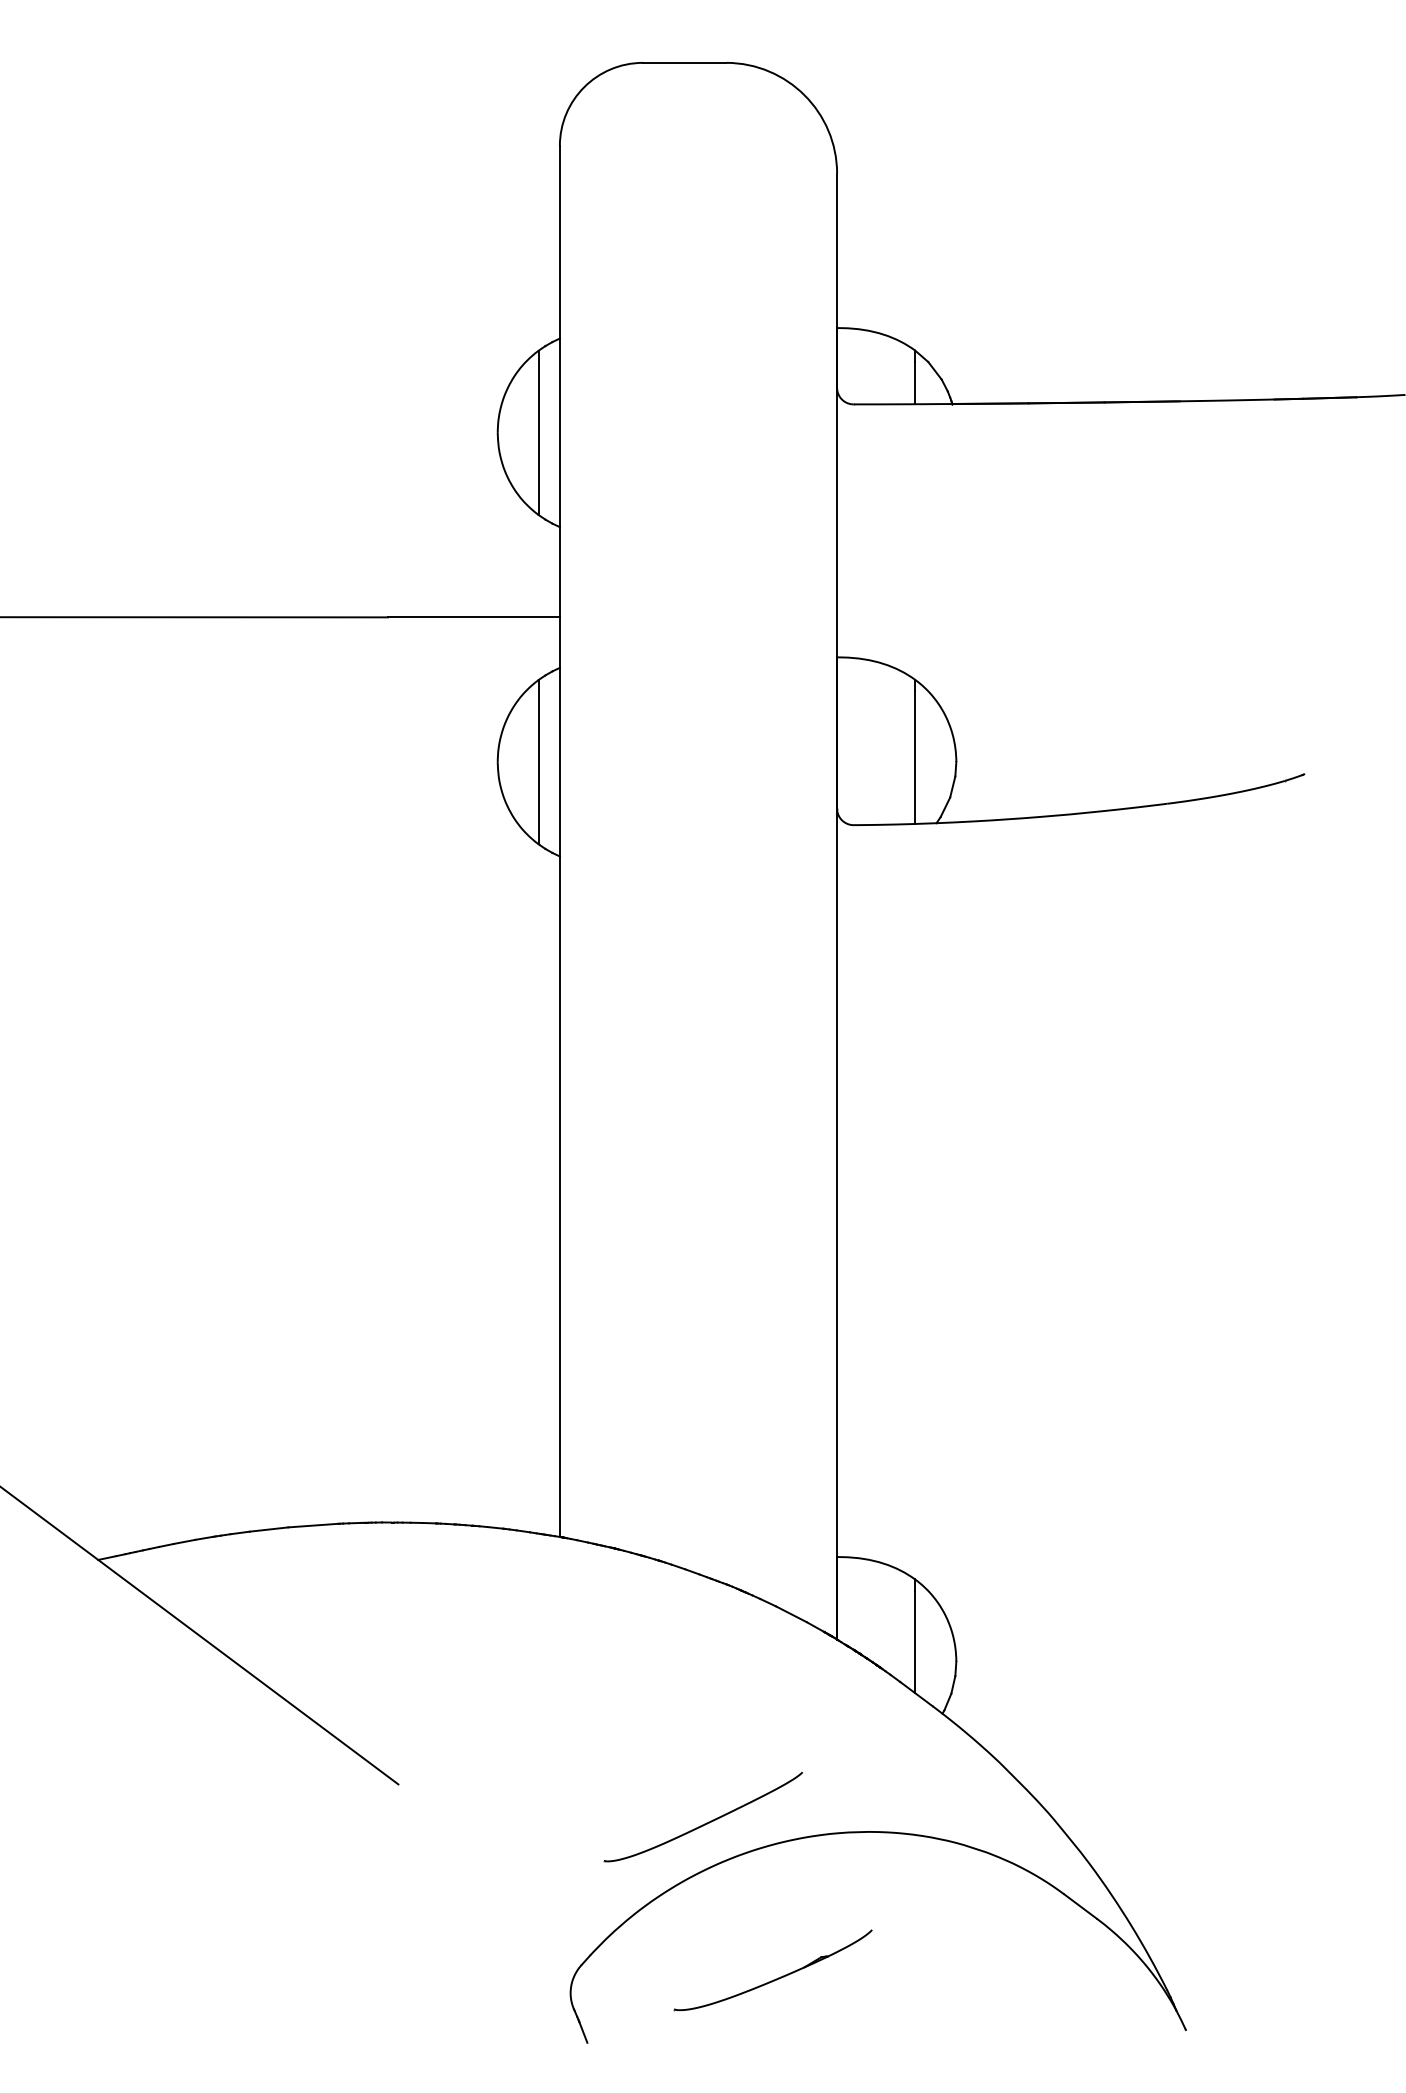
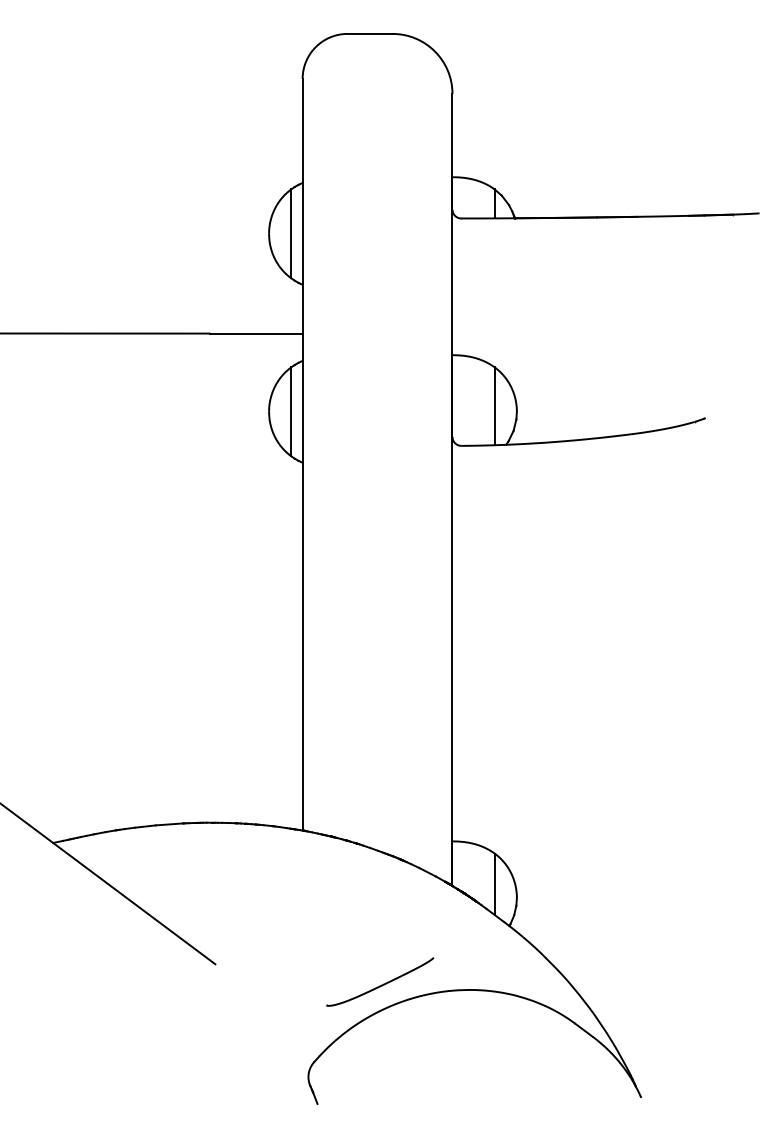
part: (772, 1969) -> (417, 1064), removed

